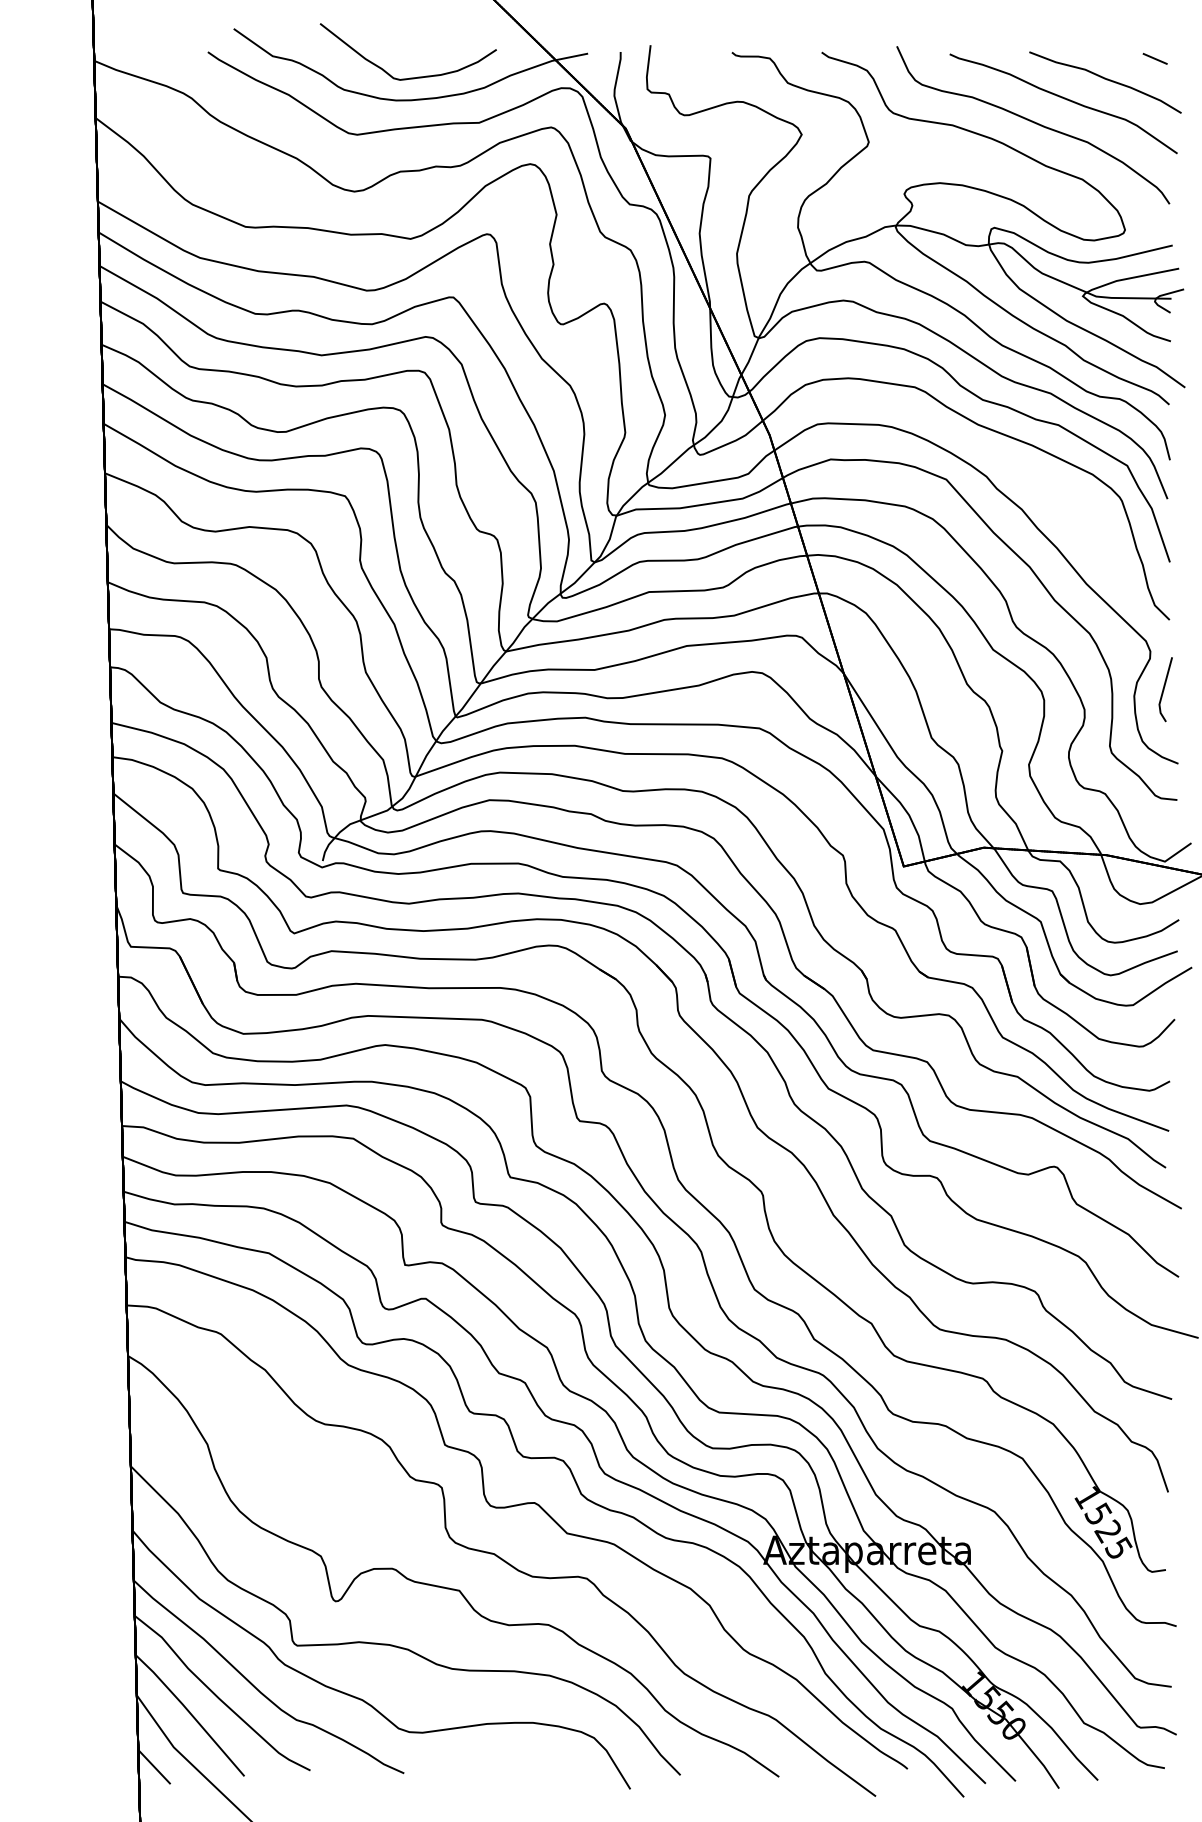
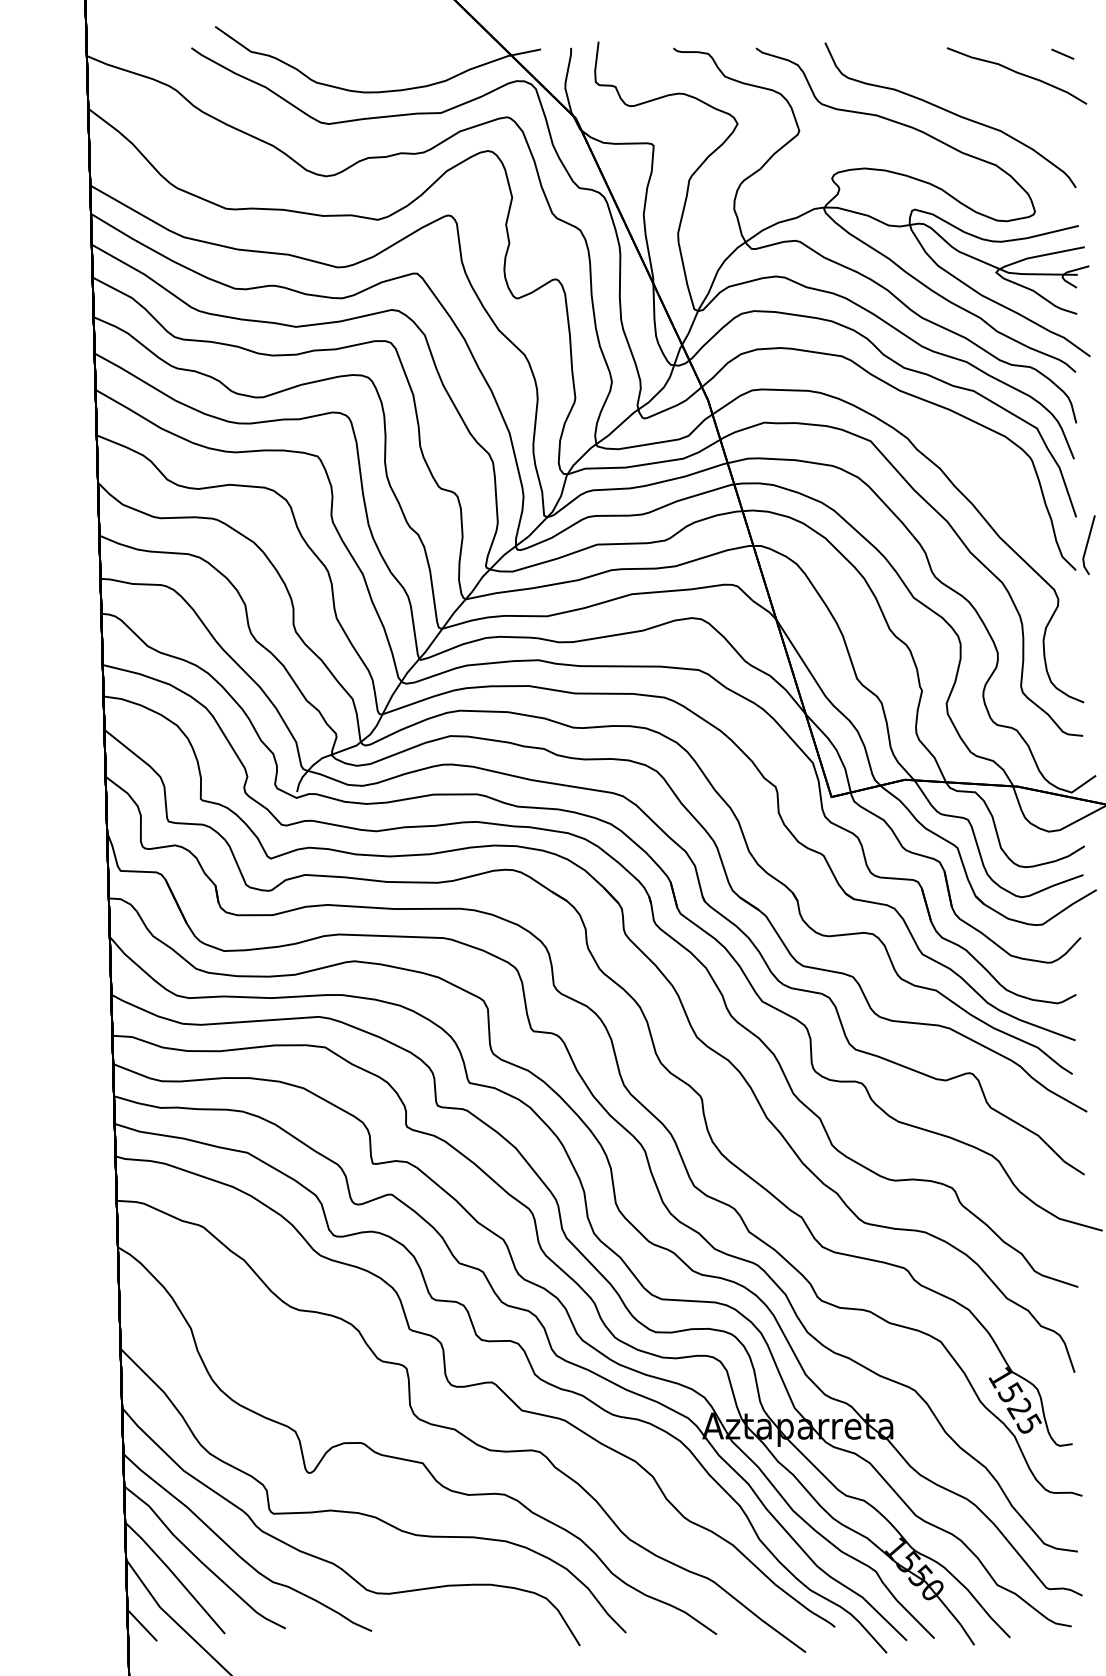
curve: (409, 77) -> (376, 71), removed
curve: (1064, 99) -> (979, 91), removed
line: (1164, 689) -> (1087, 545), moved

